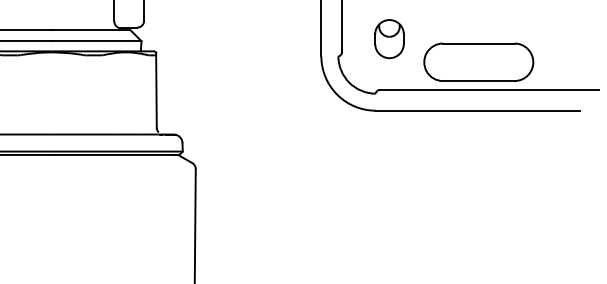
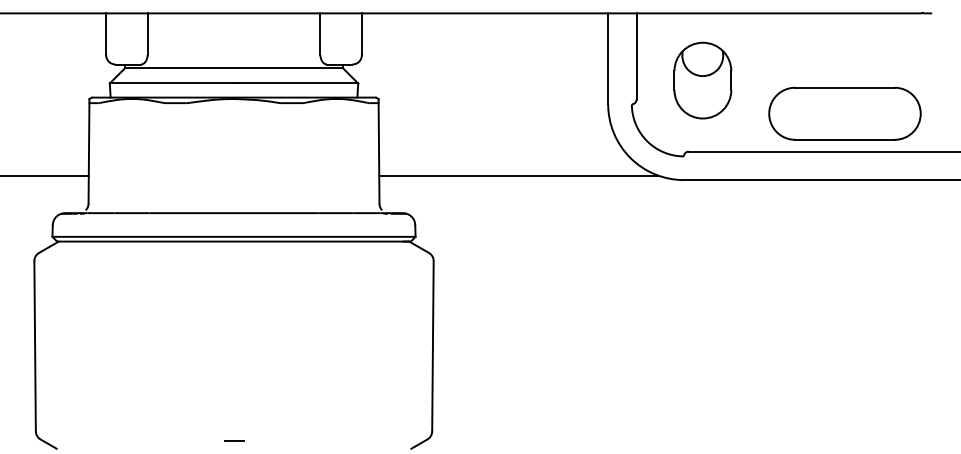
part: (389, 39) -> (702, 80), size x1.43
part: (478, 62) -> (844, 113), moved
line: (257, 107) -> (519, 175), added

